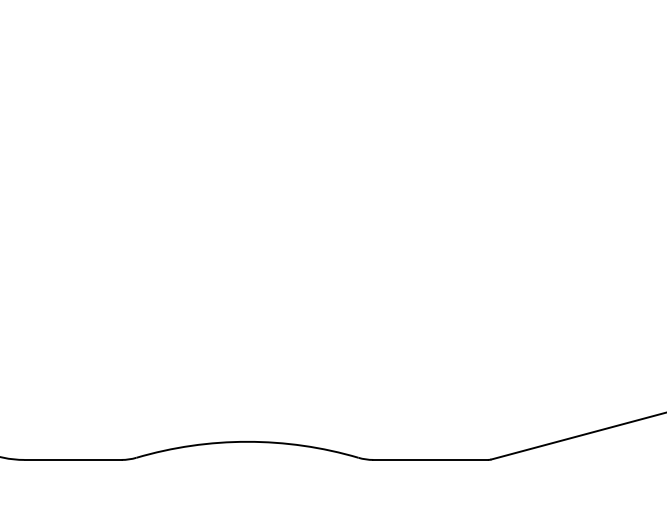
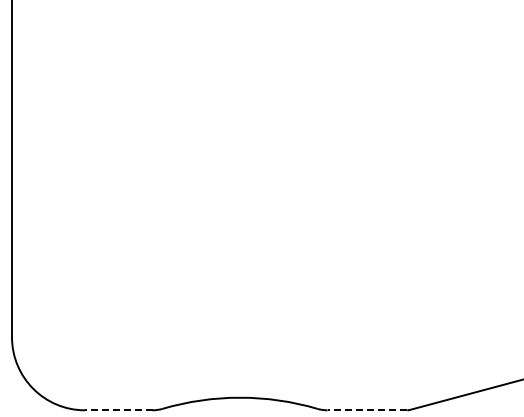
line: (72, 460) -> (118, 410), solid -> dashed
line: (430, 460) -> (367, 410), solid -> dashed

